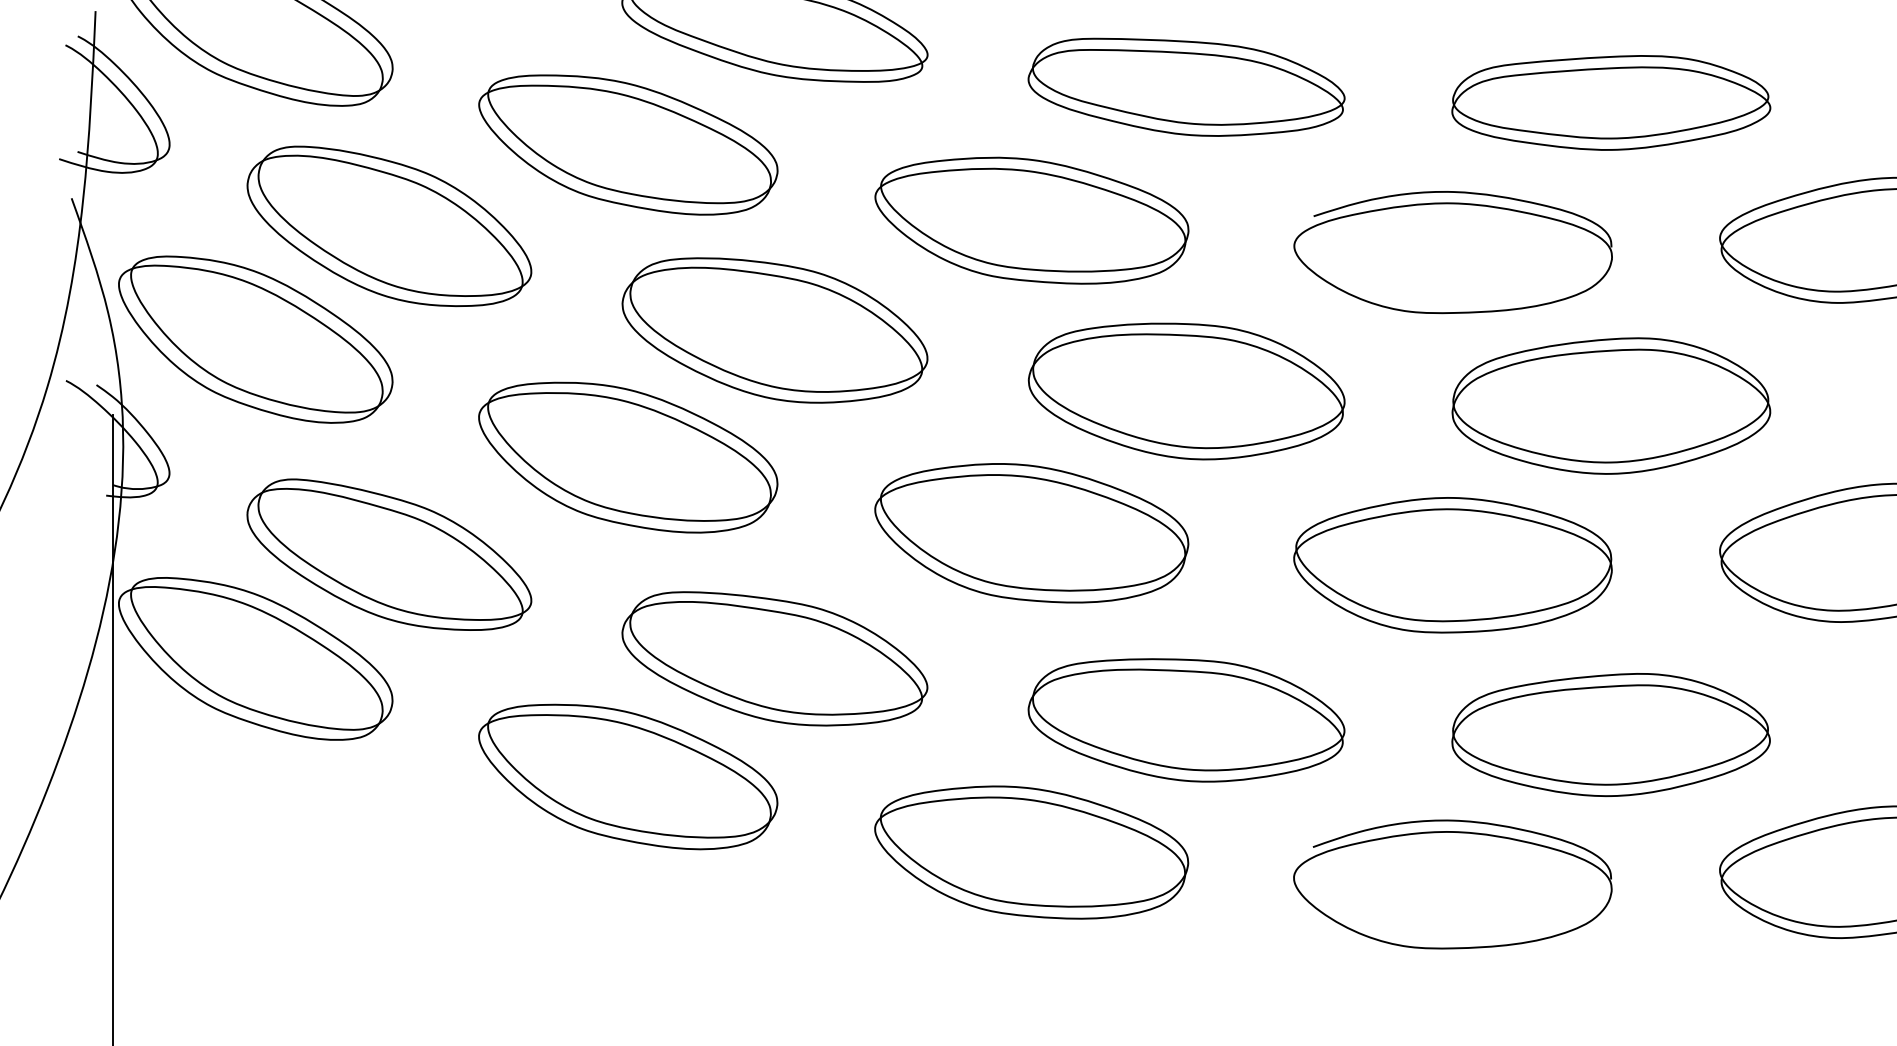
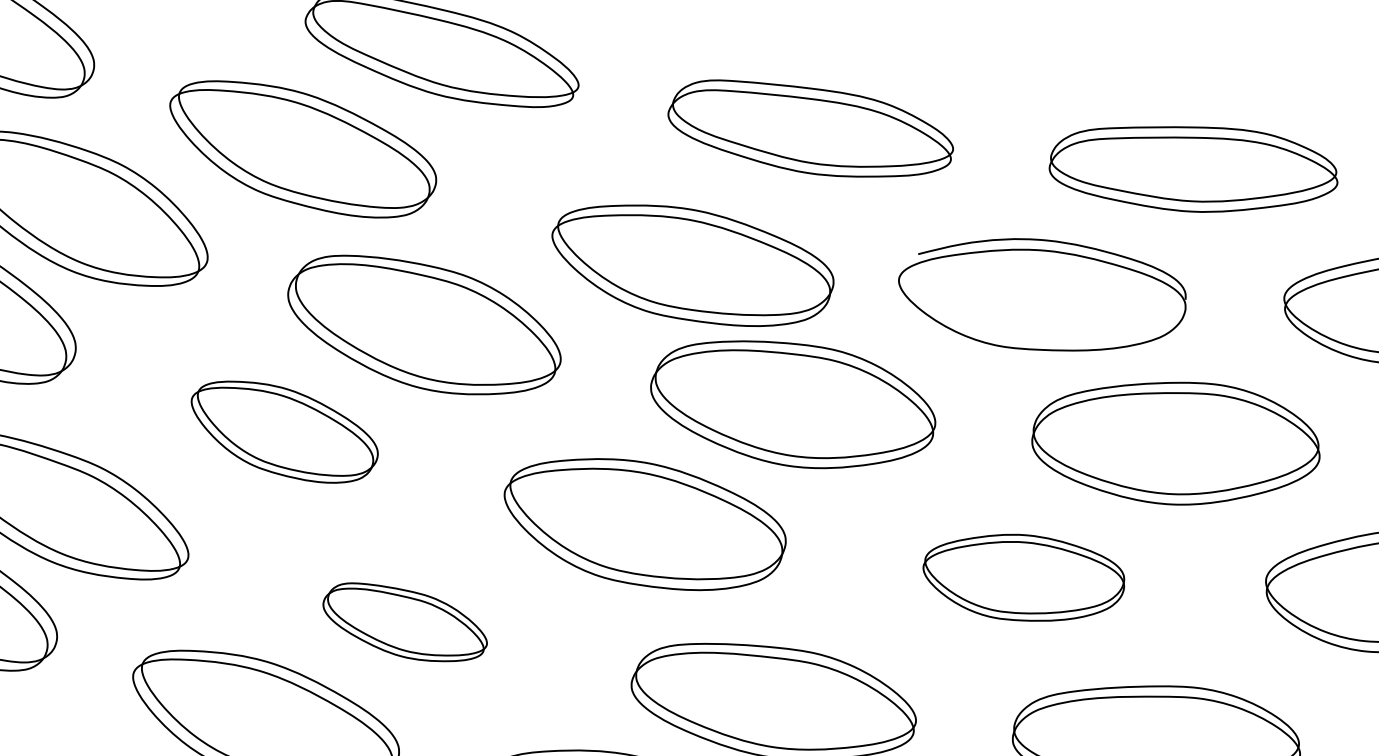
part: (1031, 220) -> (692, 265), moved
part: (628, 457) -> (284, 432), size x0.7
part: (1452, 565) -> (1023, 578), size x0.7
part: (774, 658) -> (404, 622), size x0.6

